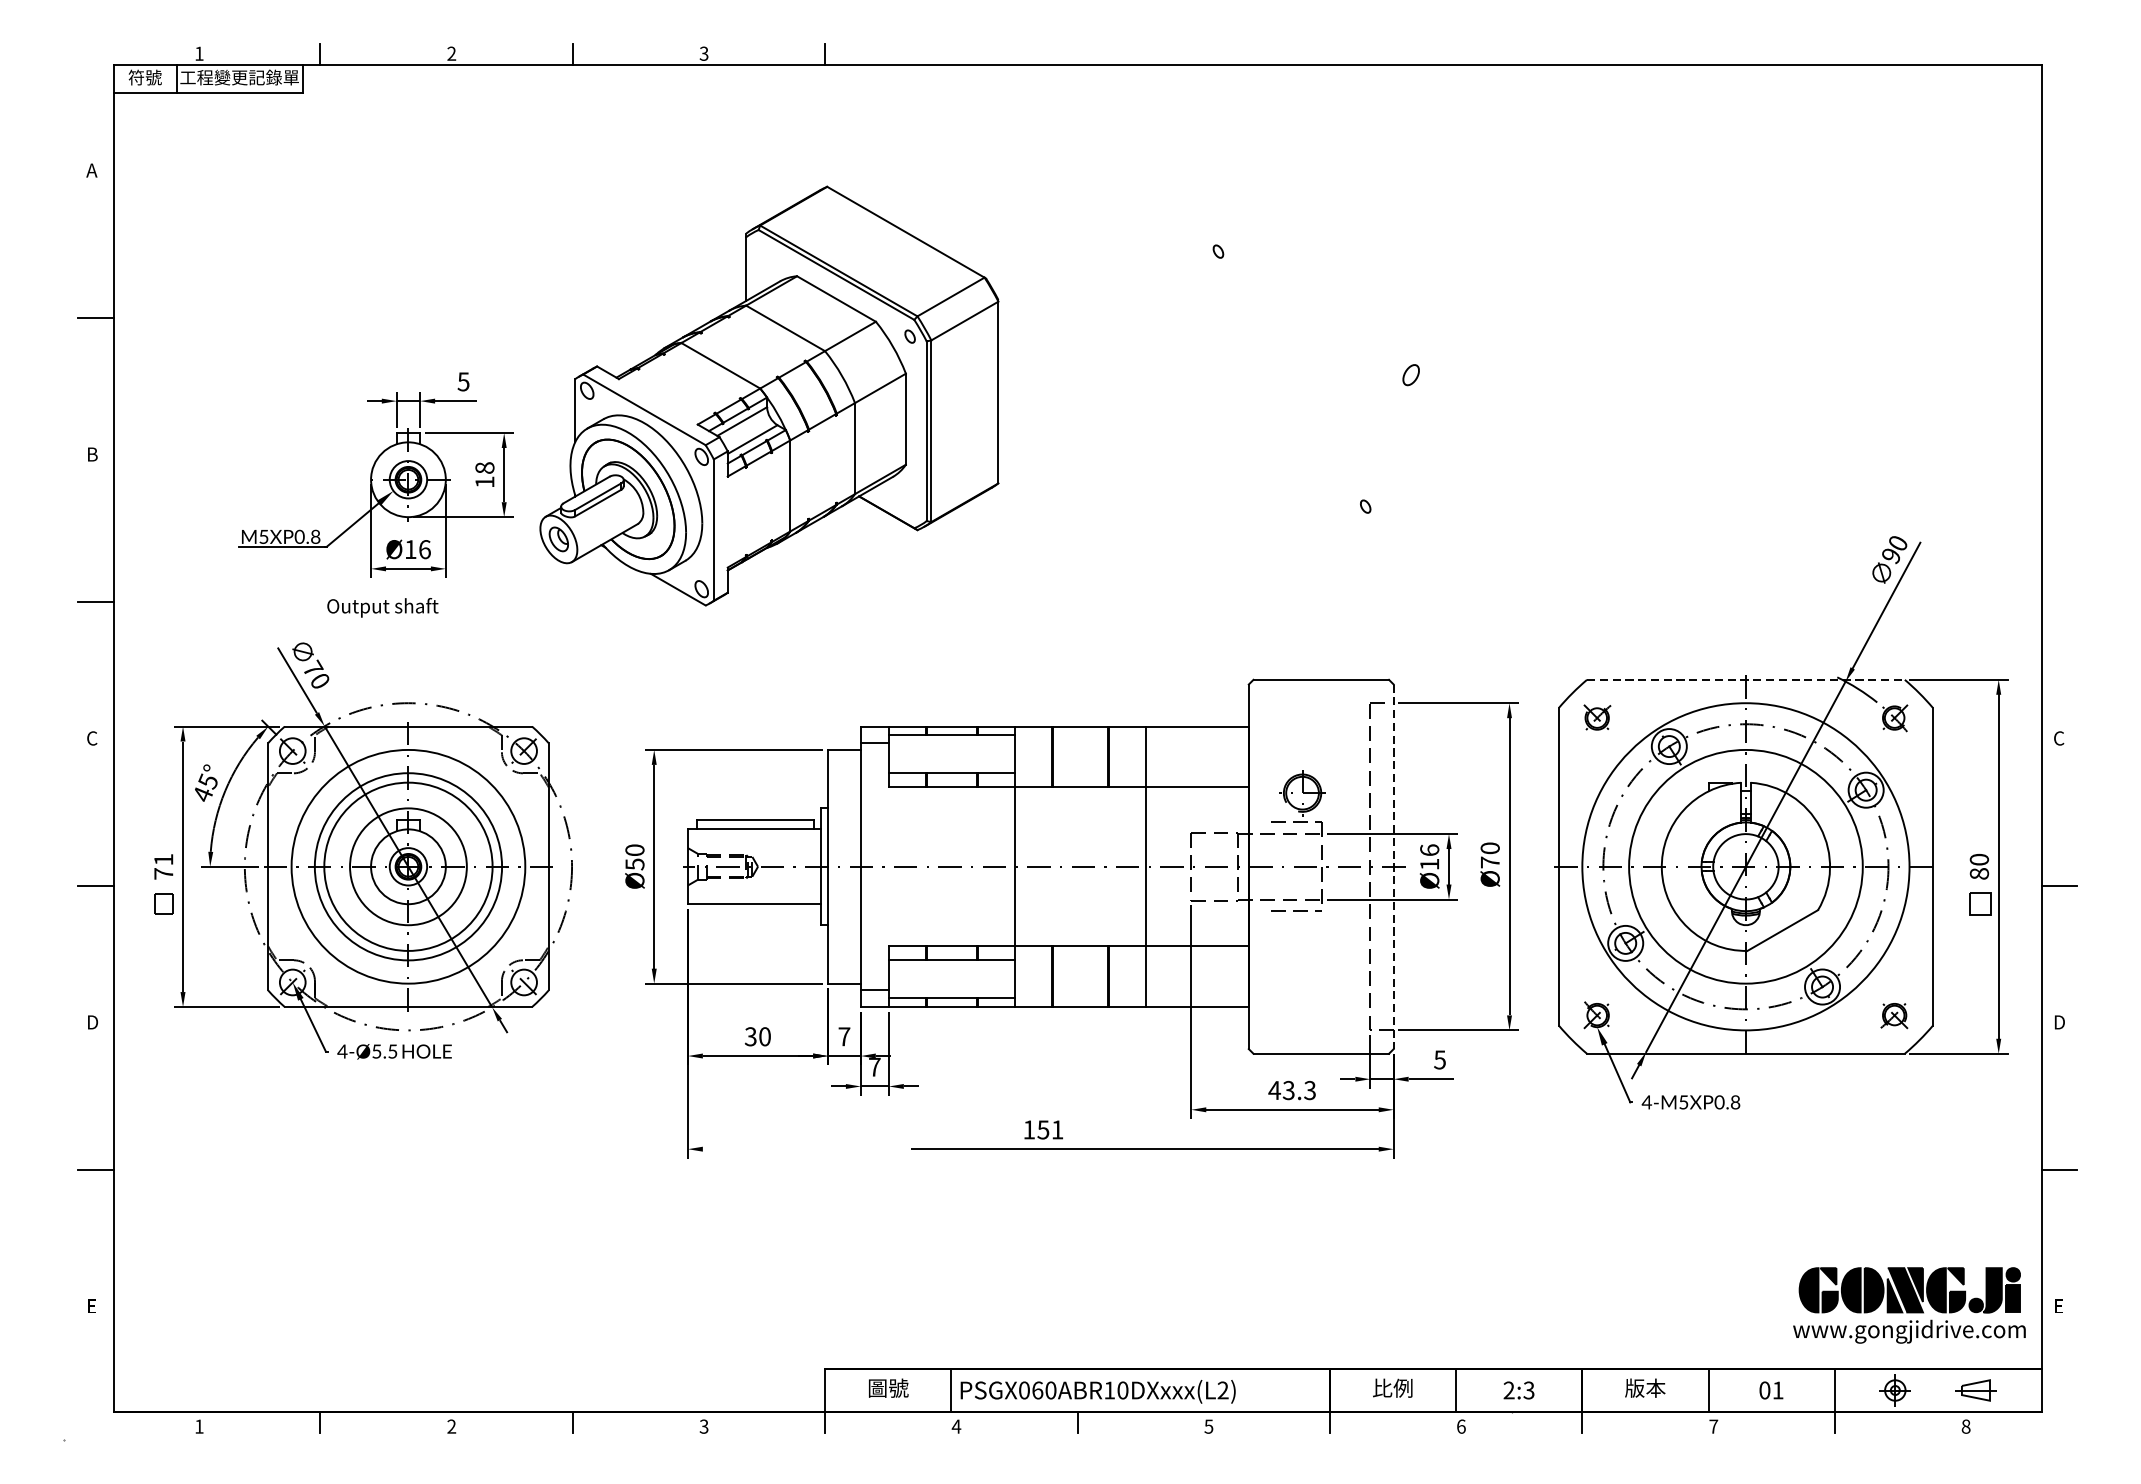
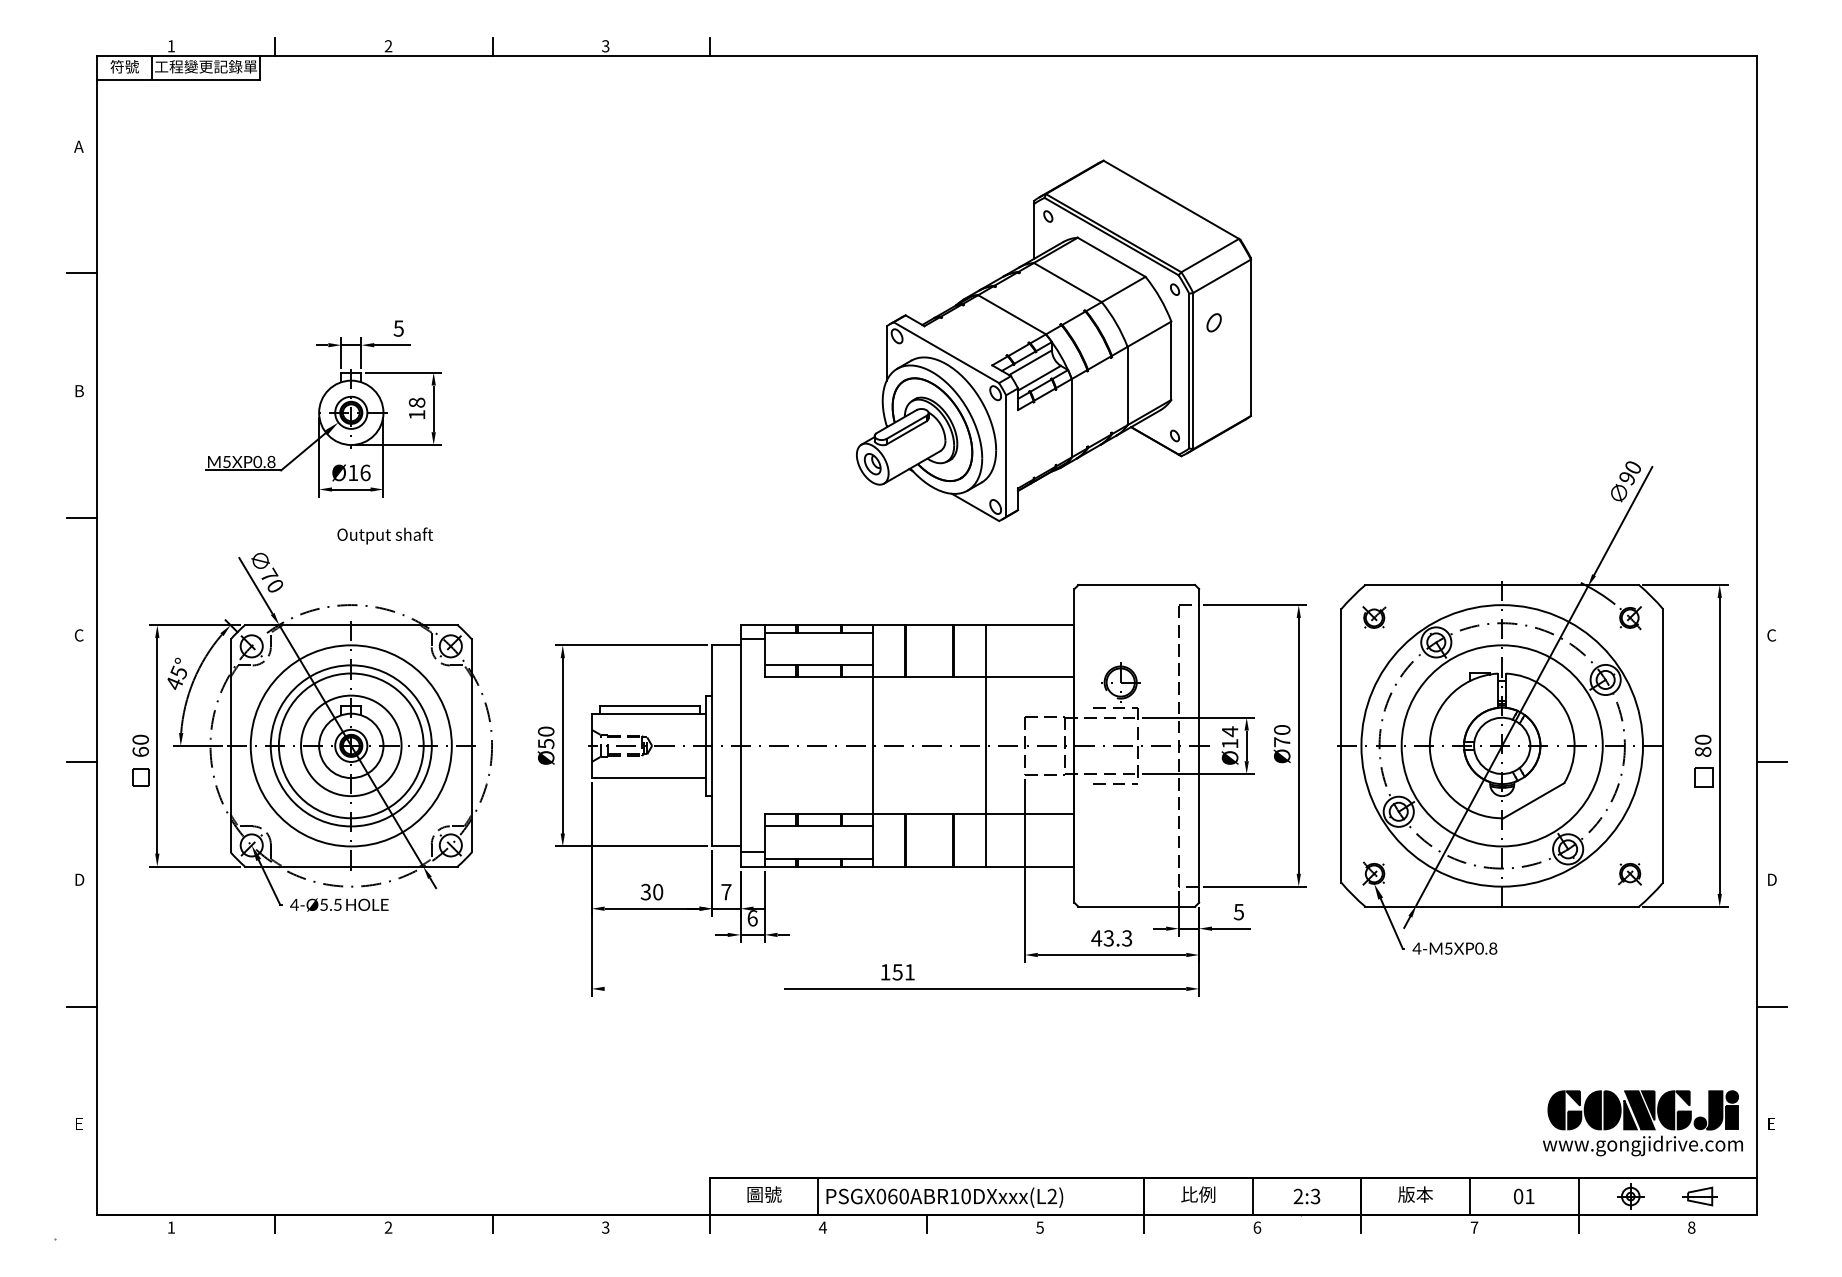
part: (768, 395) -> (1053, 340), moved
text: (383, 607) -> (385, 535), moved
line: (1746, 680) -> (1502, 585), dashed -> solid
text: (1429, 850) -> (1229, 731), Ø16 -> Ø14
text: (163, 866) -> (140, 745), 71 -> 60
line: (1394, 866) -> (1199, 745), dashed -> solid
text: (874, 1067) -> (752, 918), 7 -> 6

